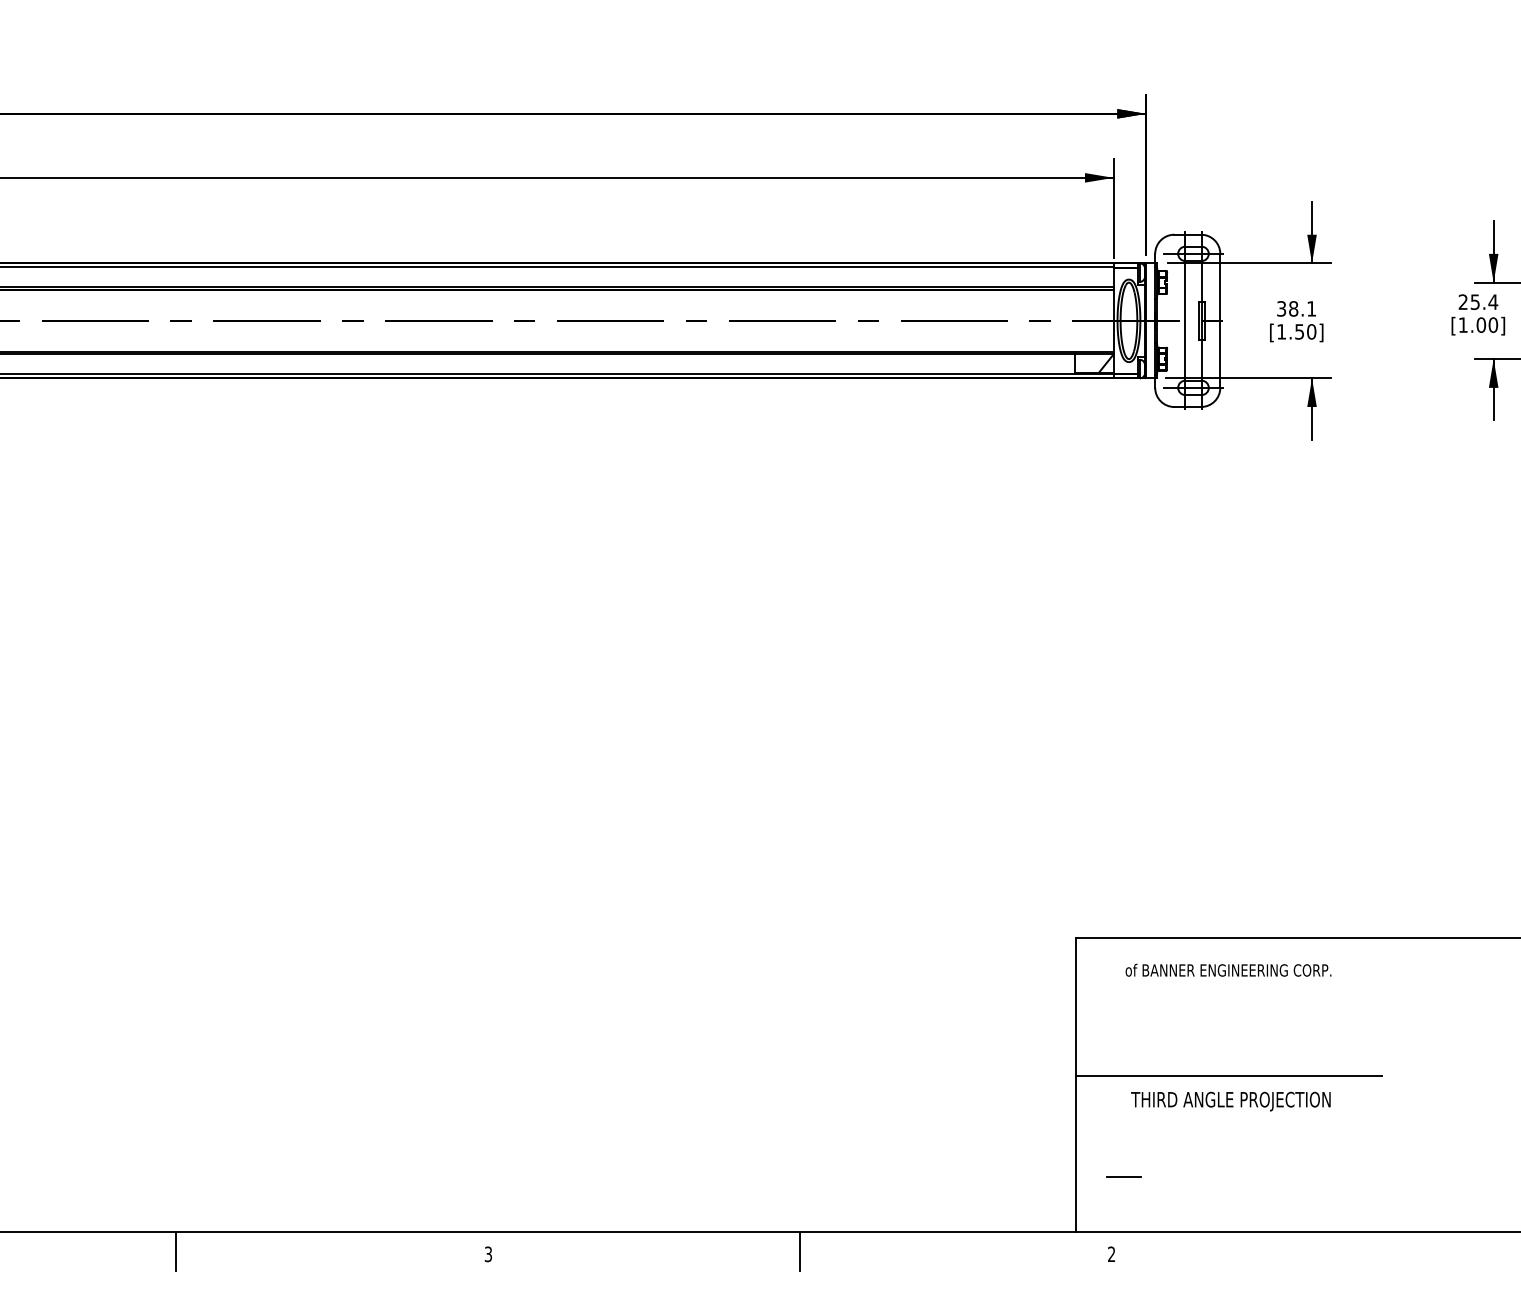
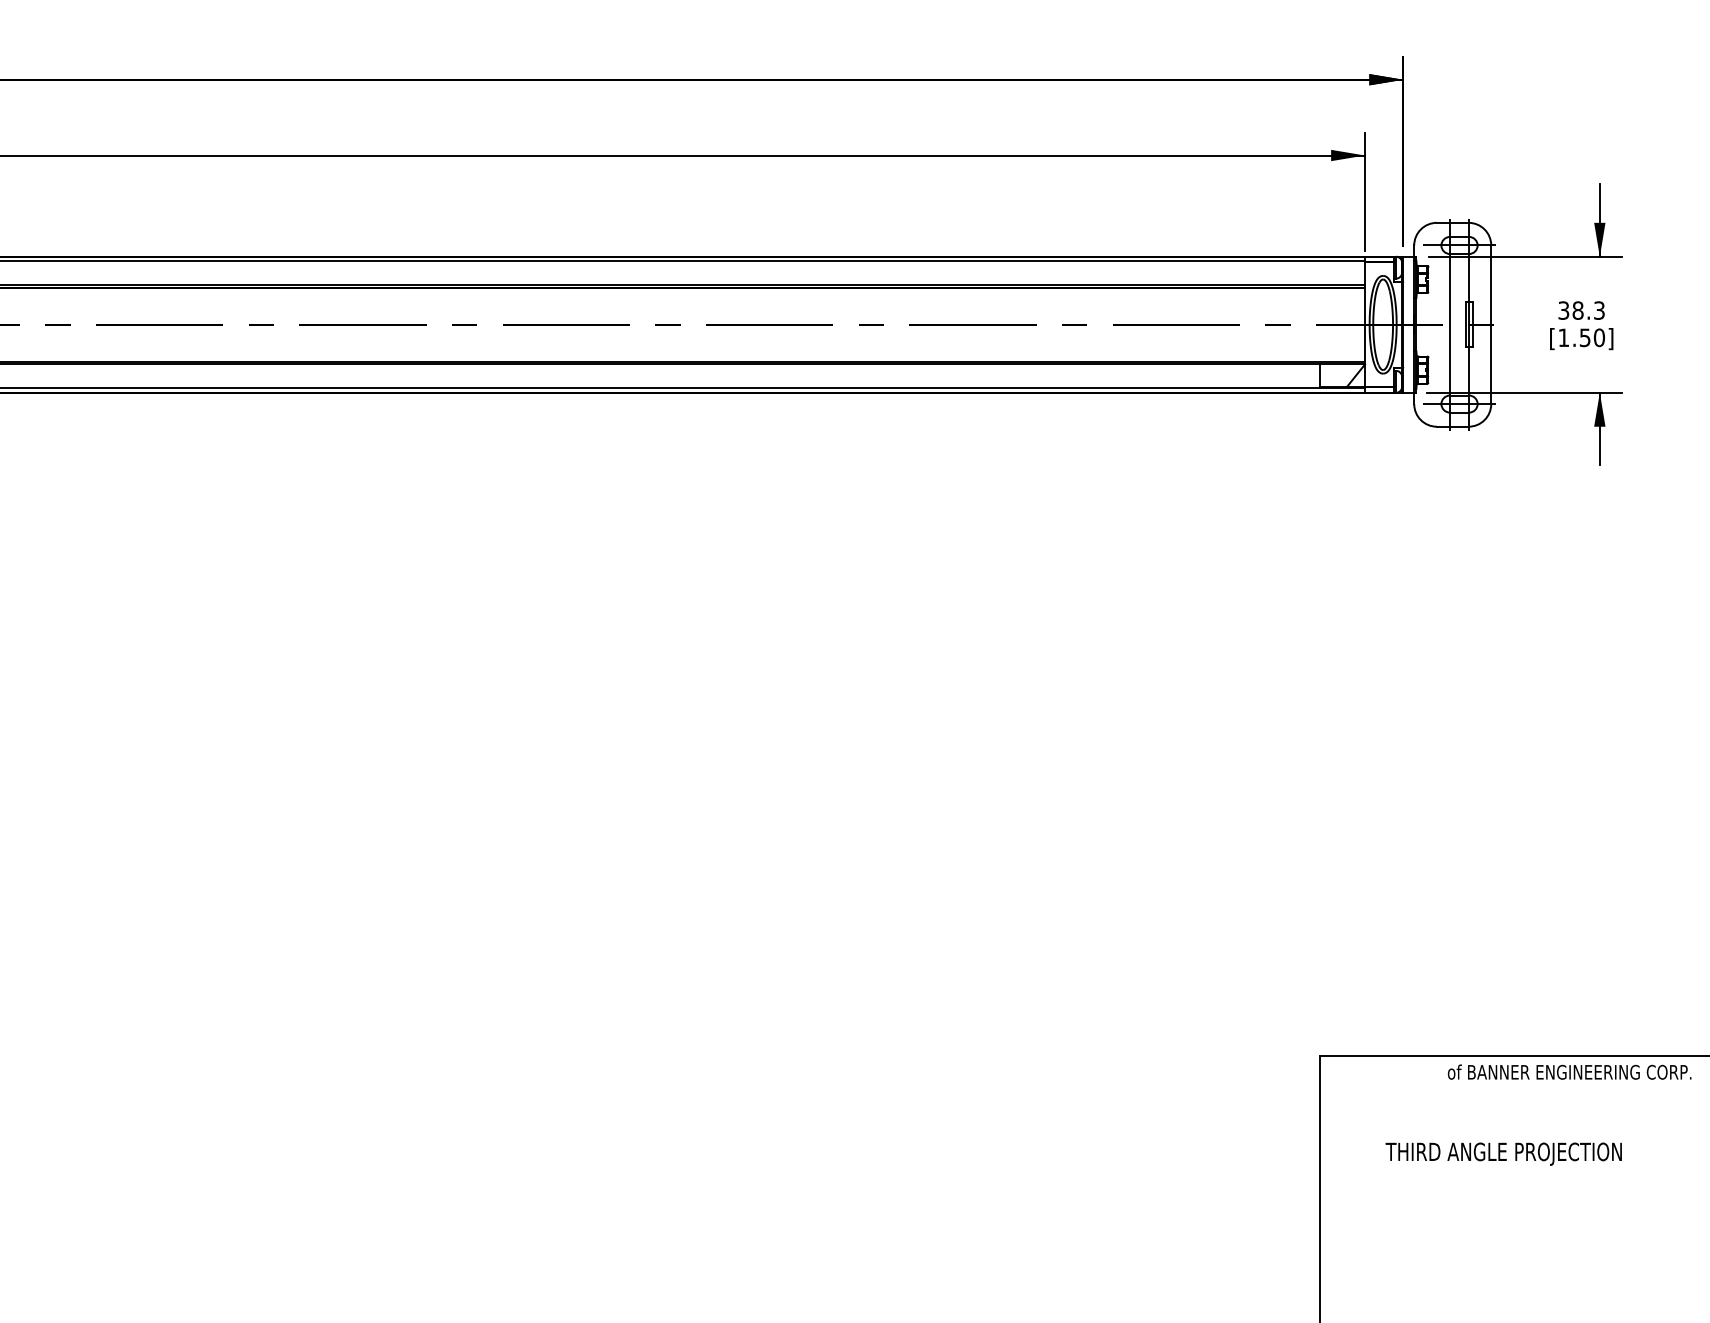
text: (1311, 308) -> (1599, 310), 38.1 -> 38.3
text: (1228, 969) -> (1569, 1071), moved
line: (1228, 1076) -> (1500, 1219), removed
text: (1230, 1101) -> (1503, 1154), moved

